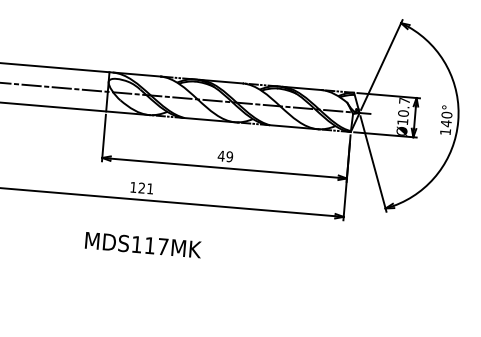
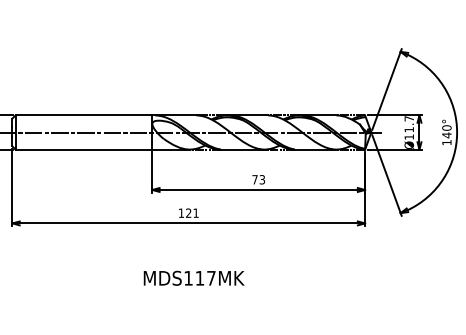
text: (403, 113) -> (409, 129), Ø10.7 -> Ø11.7
text: (225, 156) -> (258, 179), 49 -> 73
text: (142, 244) -> (193, 277), moved

